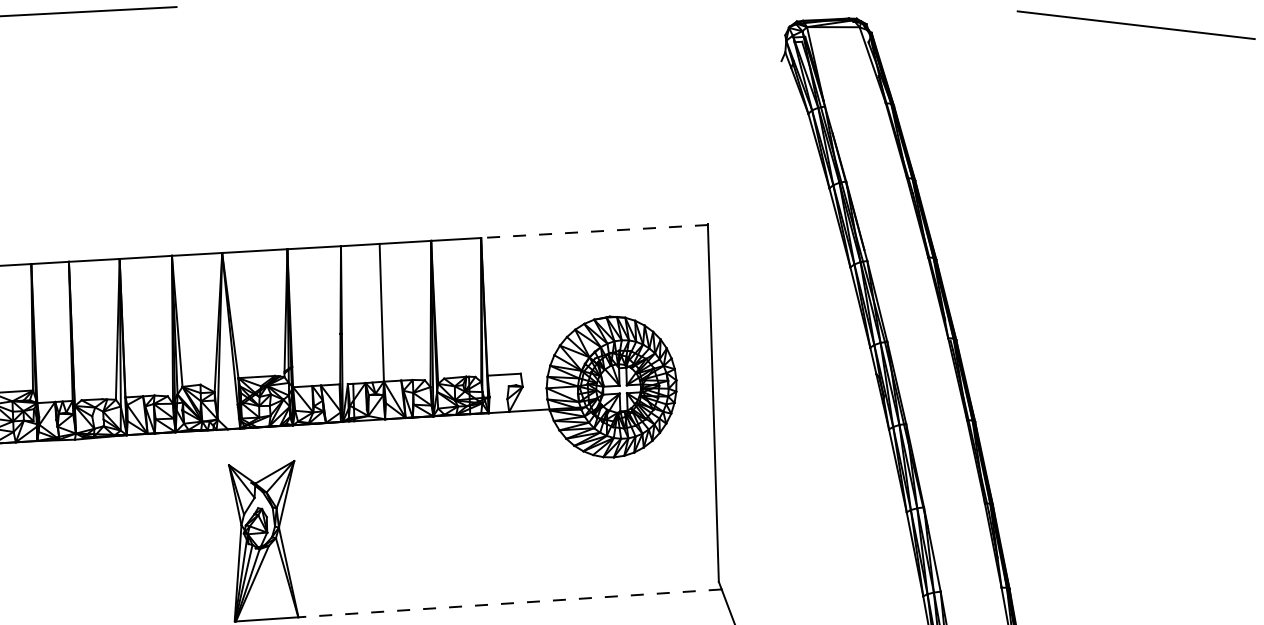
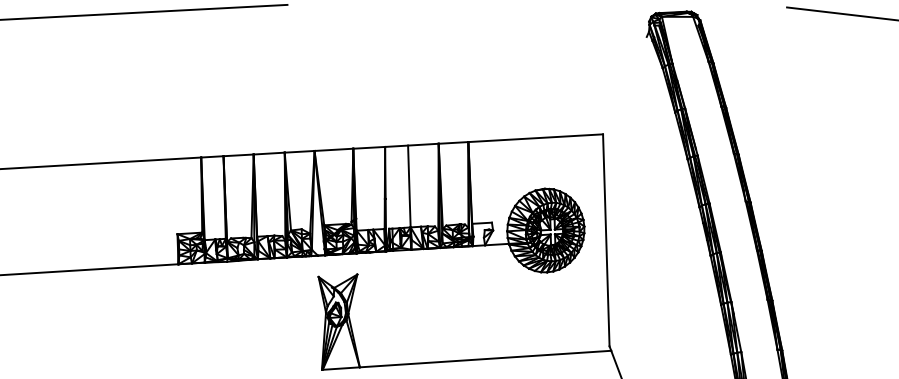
line: (594, 232) -> (535, 138), dashed -> solid
line: (509, 604) -> (485, 359), dashed -> solid

